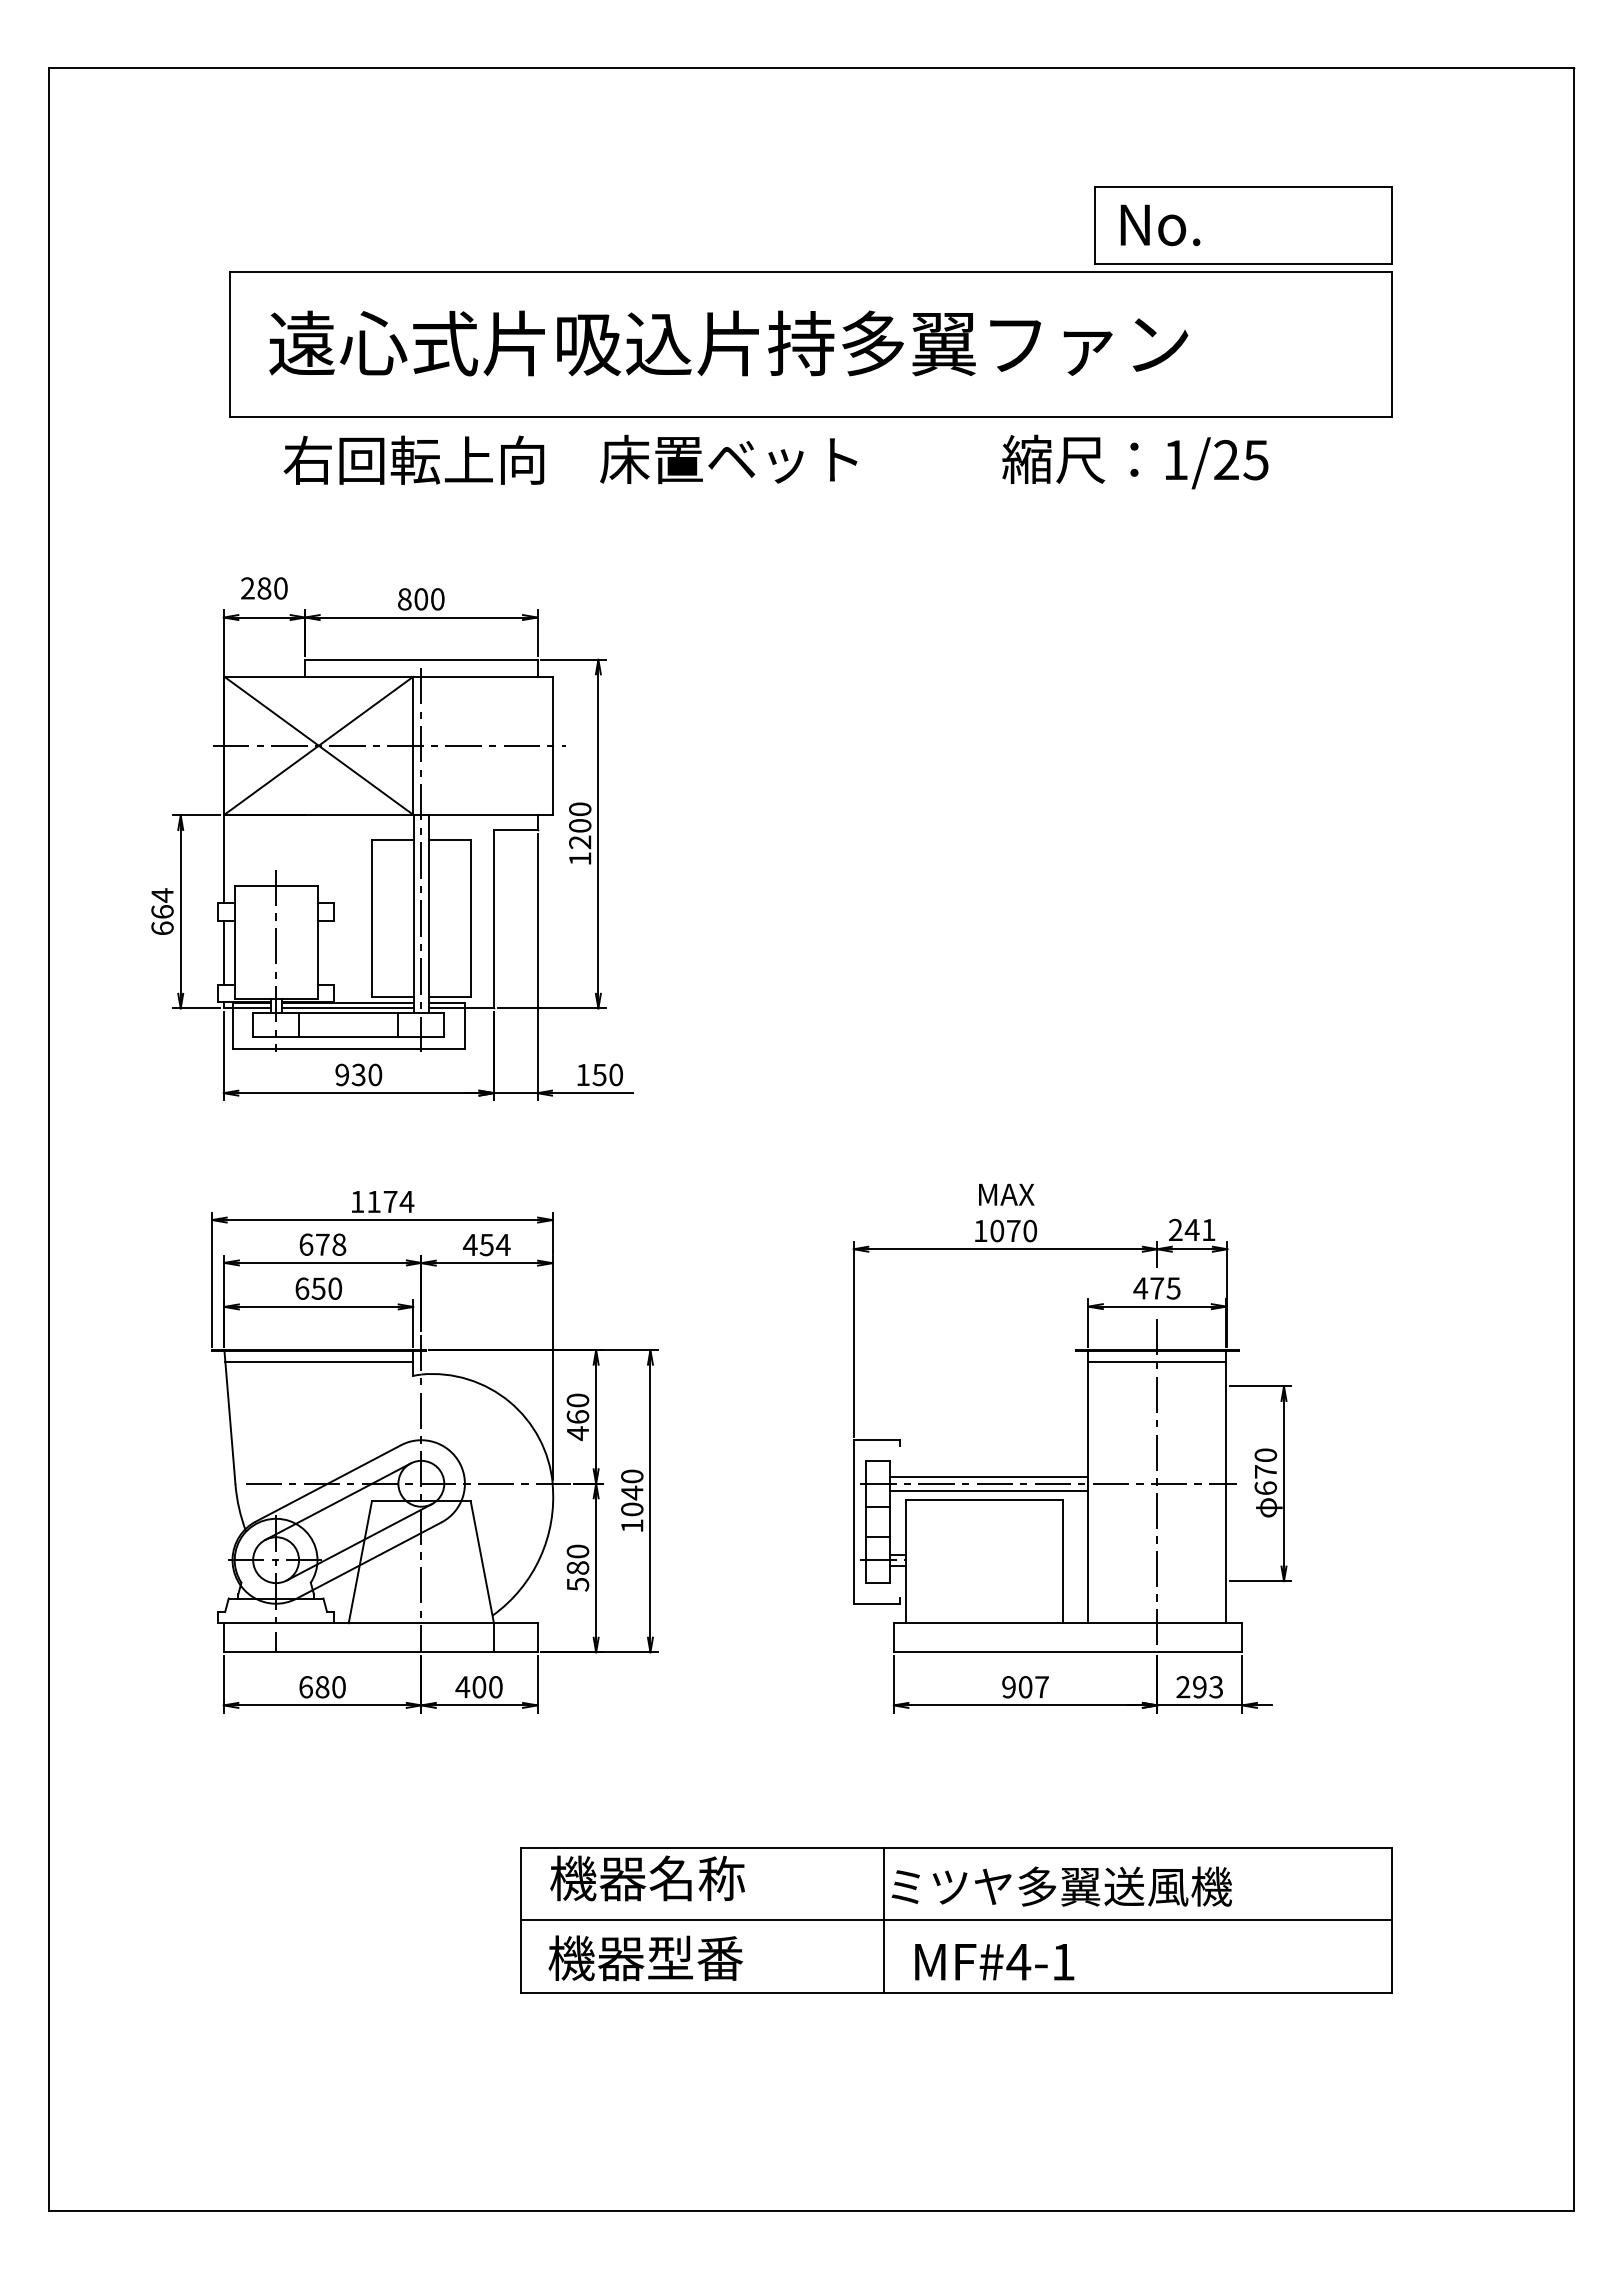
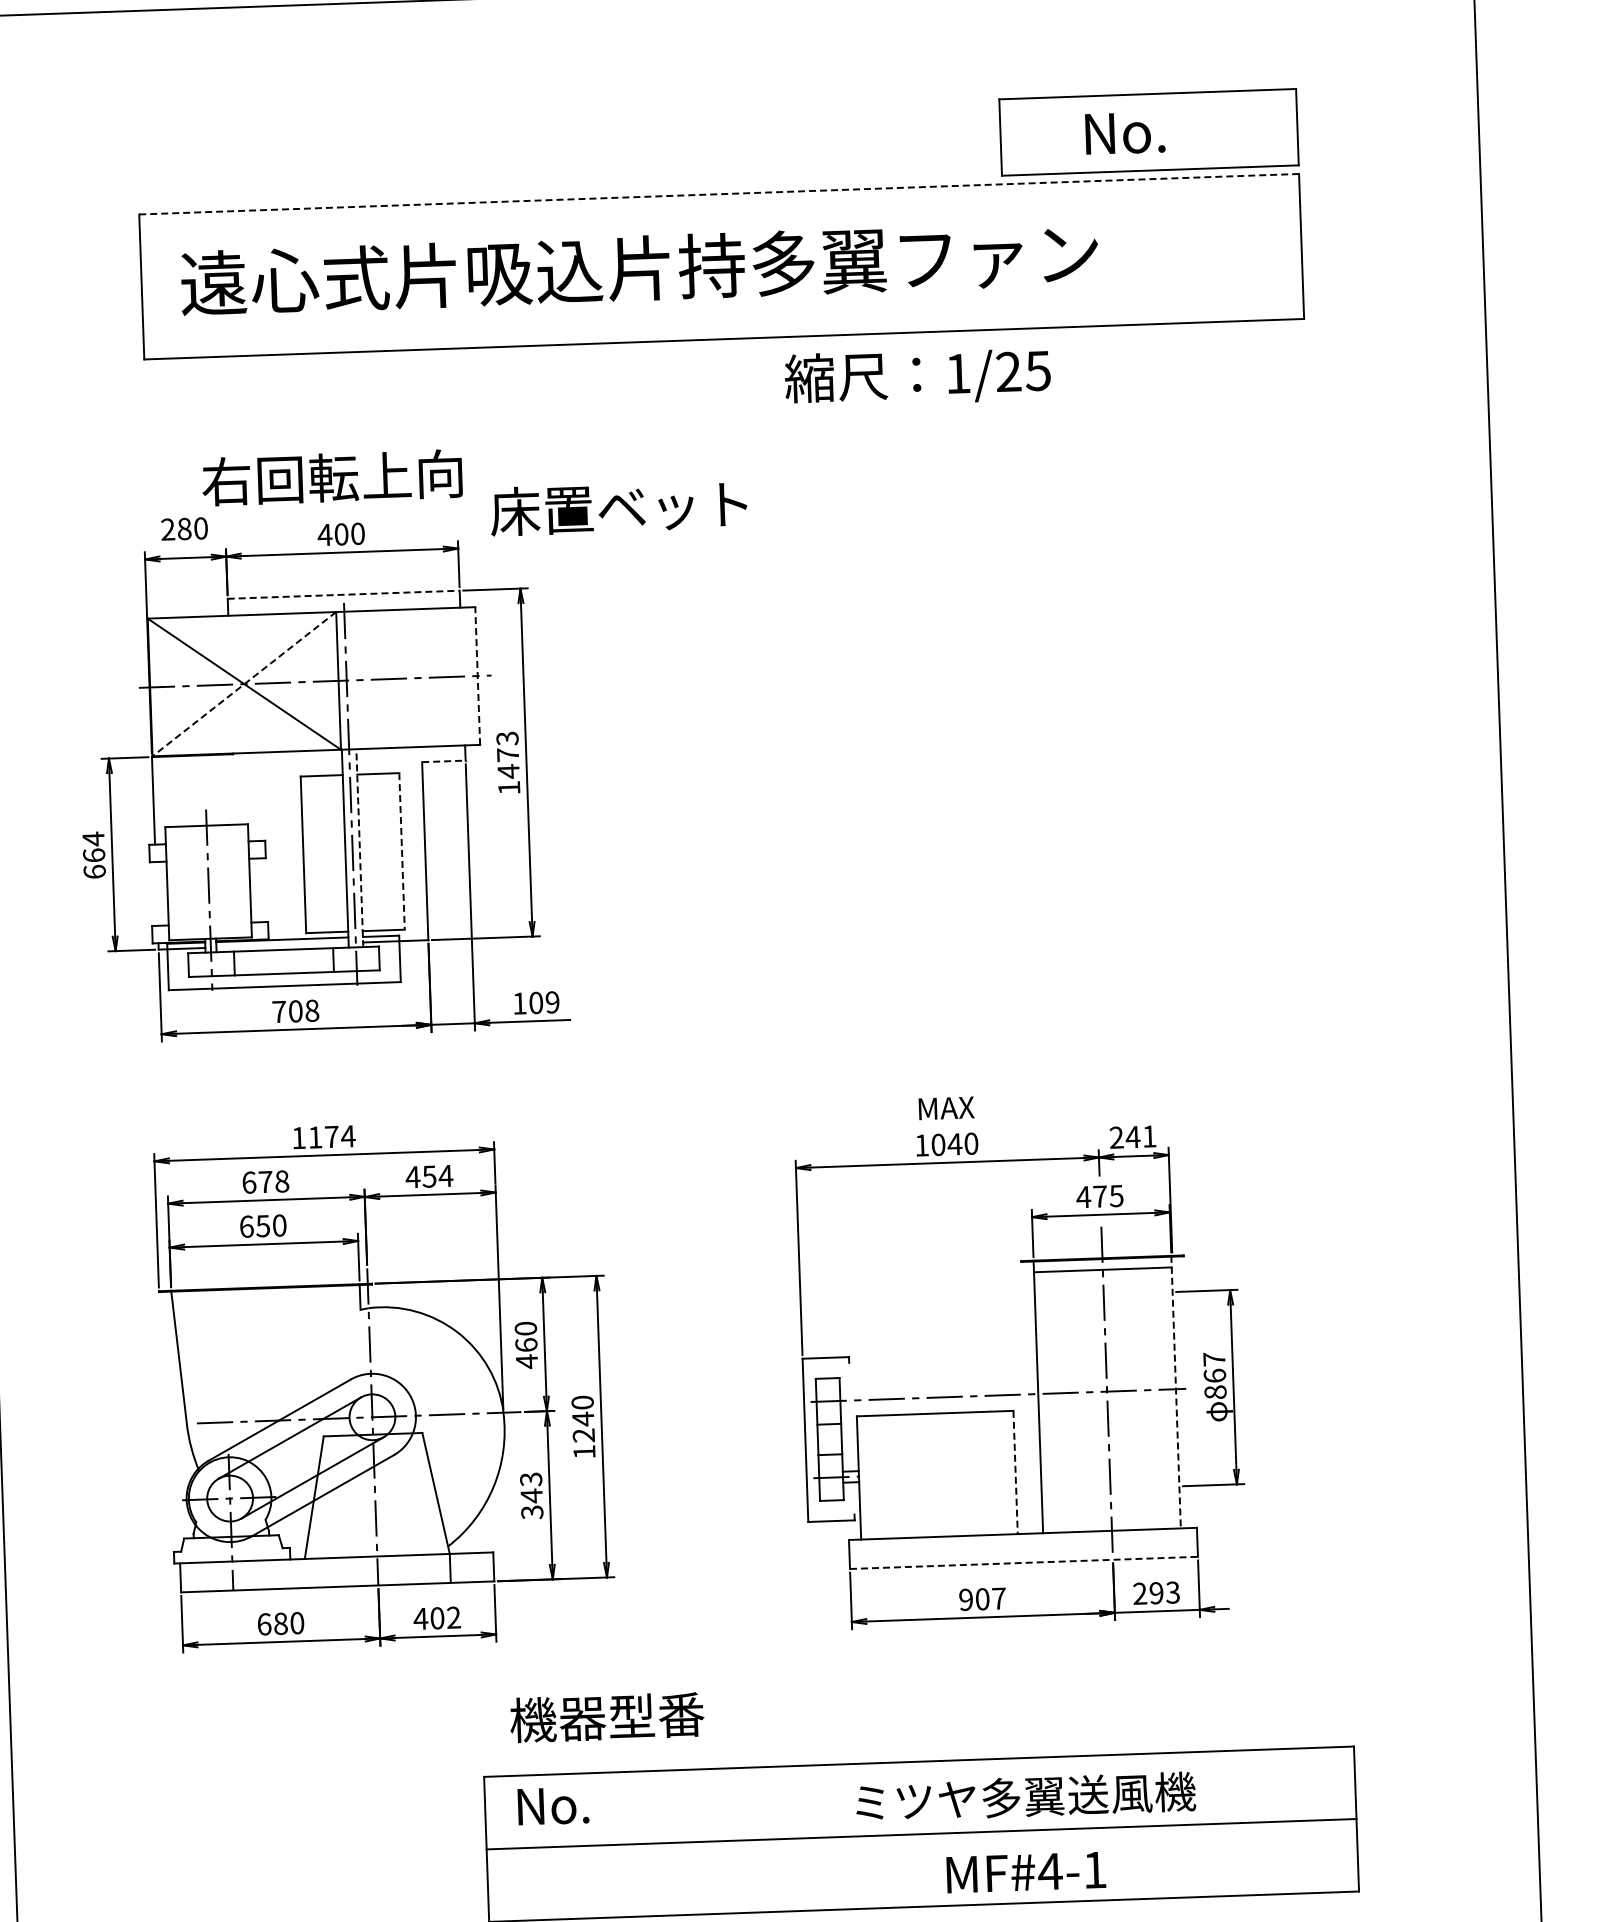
text: (1160, 225) -> (1125, 133), moved
line: (811, 272) -> (719, 194), solid -> dashed
text: (413, 459) -> (331, 476), moved
text: (728, 459) -> (618, 507), moved
text: (1135, 461) -> (917, 376), moved
text: (404, 599) -> (324, 535), 800 -> 400
line: (421, 659) -> (343, 594), solid -> dashed
line: (318, 745) -> (244, 683), solid -> dashed
line: (552, 745) -> (477, 675), solid -> dashed
text: (580, 825) -> (508, 754), 1200 -> 1473
line: (515, 830) -> (443, 761), solid -> dashed
line: (428, 913) -> (359, 847), solid -> dashed
line: (470, 919) -> (401, 852), solid -> dashed
line: (223, 952) -> (156, 893), removed
line: (347, 1008) -> (282, 945), removed
text: (358, 1074) -> (295, 1010), 930 -> 708
text: (607, 1074) -> (543, 1002), 150 -> 109
text: (1013, 1230) -> (954, 1143), 1070 -> 1040
line: (319, 1361) -> (266, 1298), removed
text: (1265, 1471) -> (1214, 1375), 670 -> 867
line: (989, 1476) -> (939, 1390), removed
line: (1226, 1486) -> (1176, 1391), solid -> dashed
line: (989, 1491) -> (939, 1405), removed
text: (632, 1509) -> (584, 1435), 1040 -> 1240
line: (1062, 1561) -> (1015, 1472), solid -> dashed
text: (577, 1567) -> (531, 1495), 580 -> 343
line: (1068, 1652) -> (1024, 1563), solid -> dashed
text: (495, 1687) -> (453, 1618), 400 -> 402
text: (647, 1878) -> (611, 1803), 機器名称 -> No.
line: (883, 1919) -> (848, 1836), removed
text: (645, 1957) -> (606, 1716), moved
text: (994, 1962) -> (1026, 1872), moved

